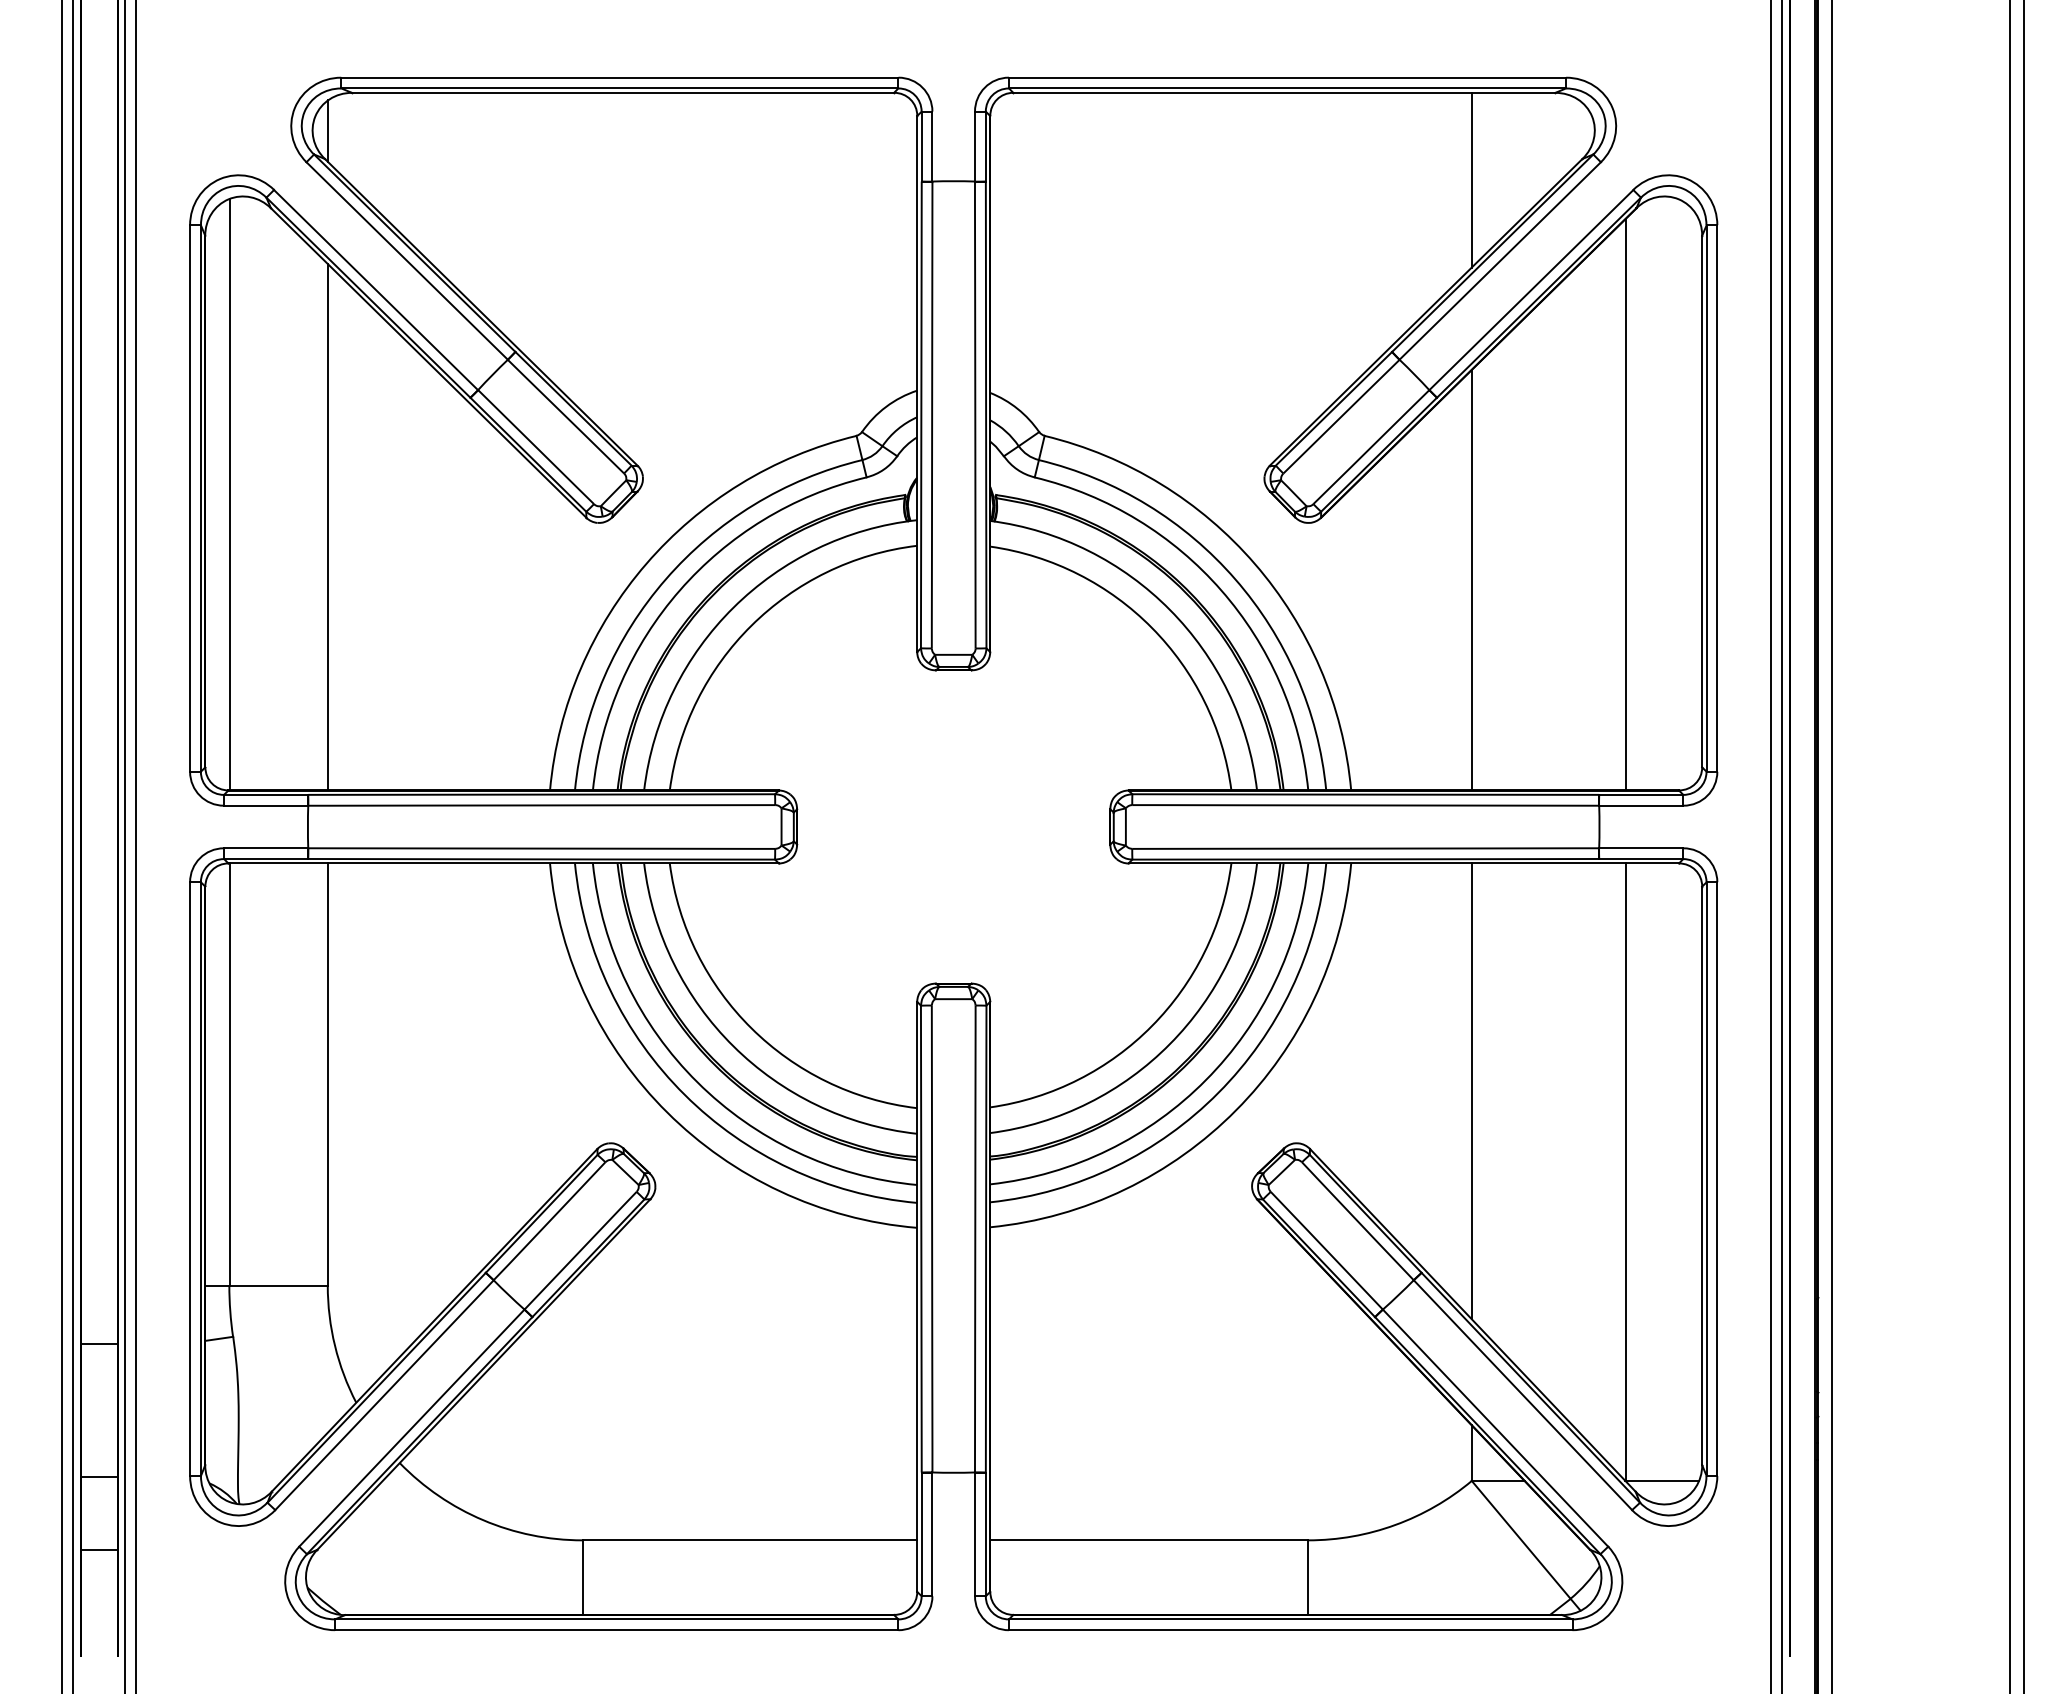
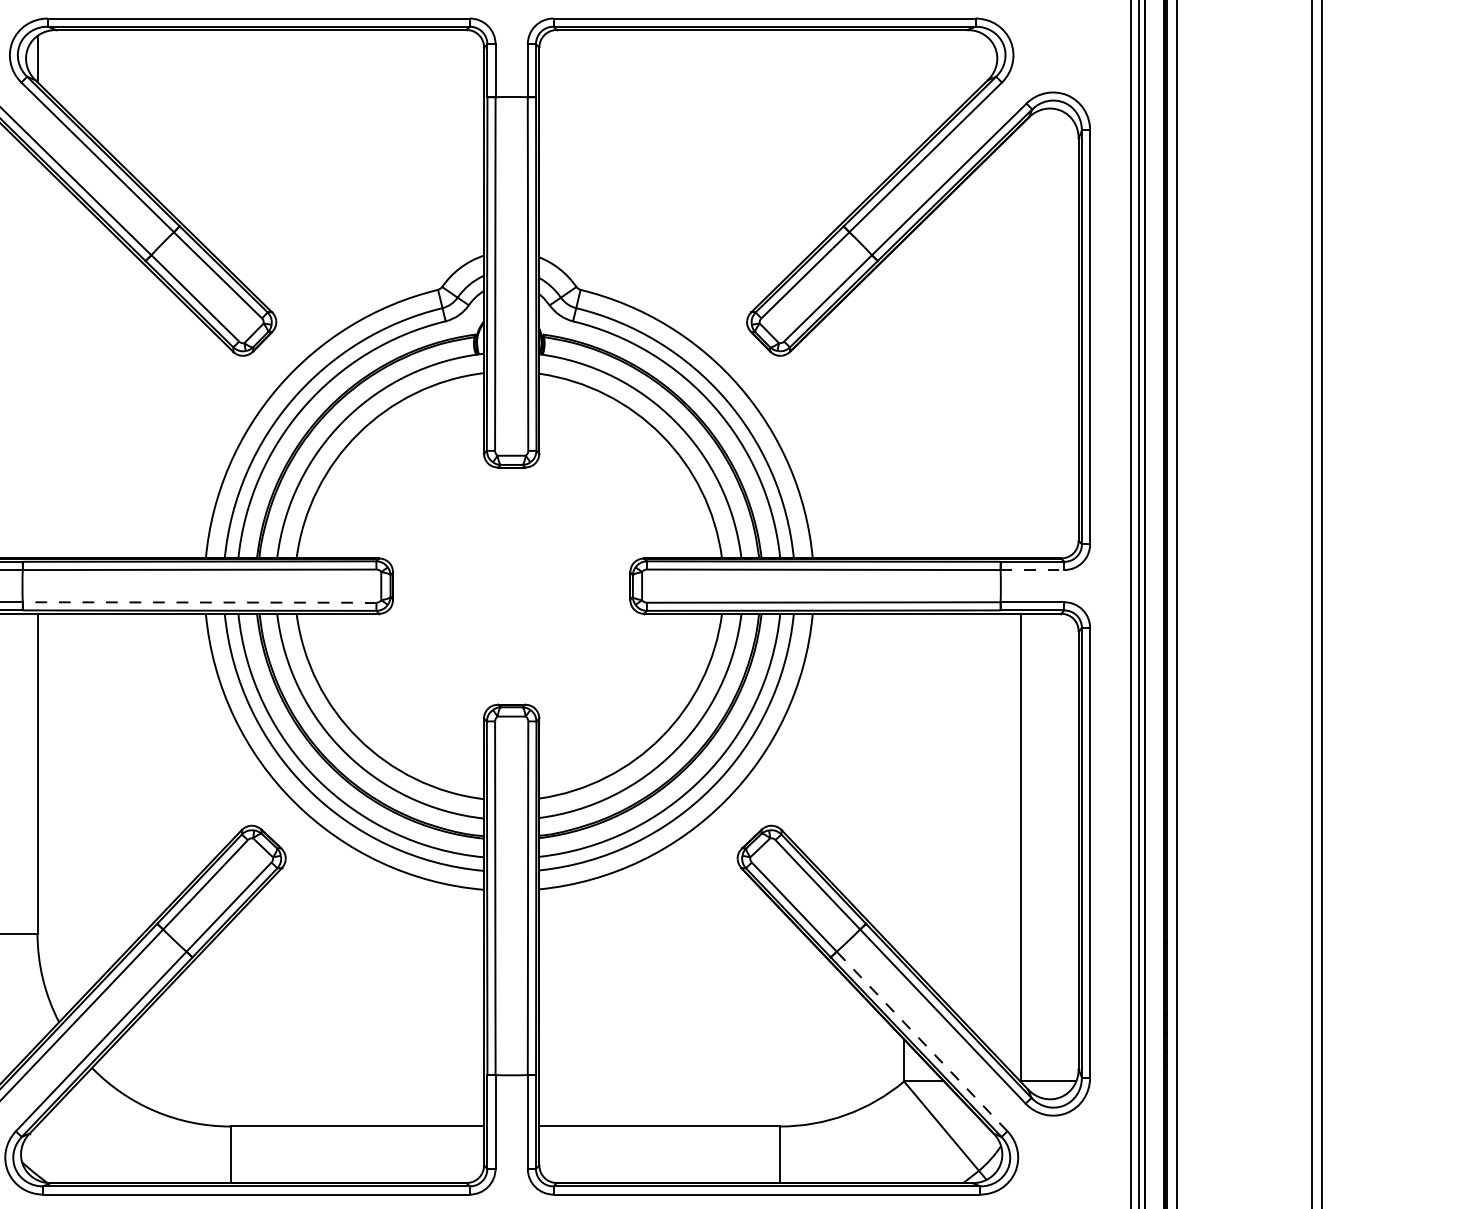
line: (1471, 179) -> (903, 95), removed
line: (1625, 504) -> (1020, 341), removed
line: (327, 527) -> (37, 359), removed
line: (1471, 579) -> (903, 398), removed
line: (1641, 805) -> (1032, 569), solid -> dashed
line: (542, 848) -> (200, 602), solid -> dashed
line: (1471, 1091) -> (903, 786), removed
line: (1495, 1428) -> (922, 1041), solid -> dashed

